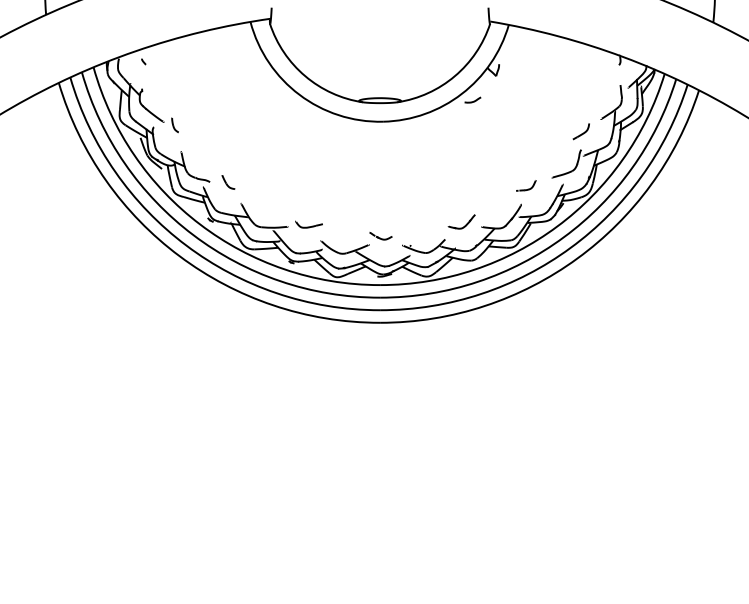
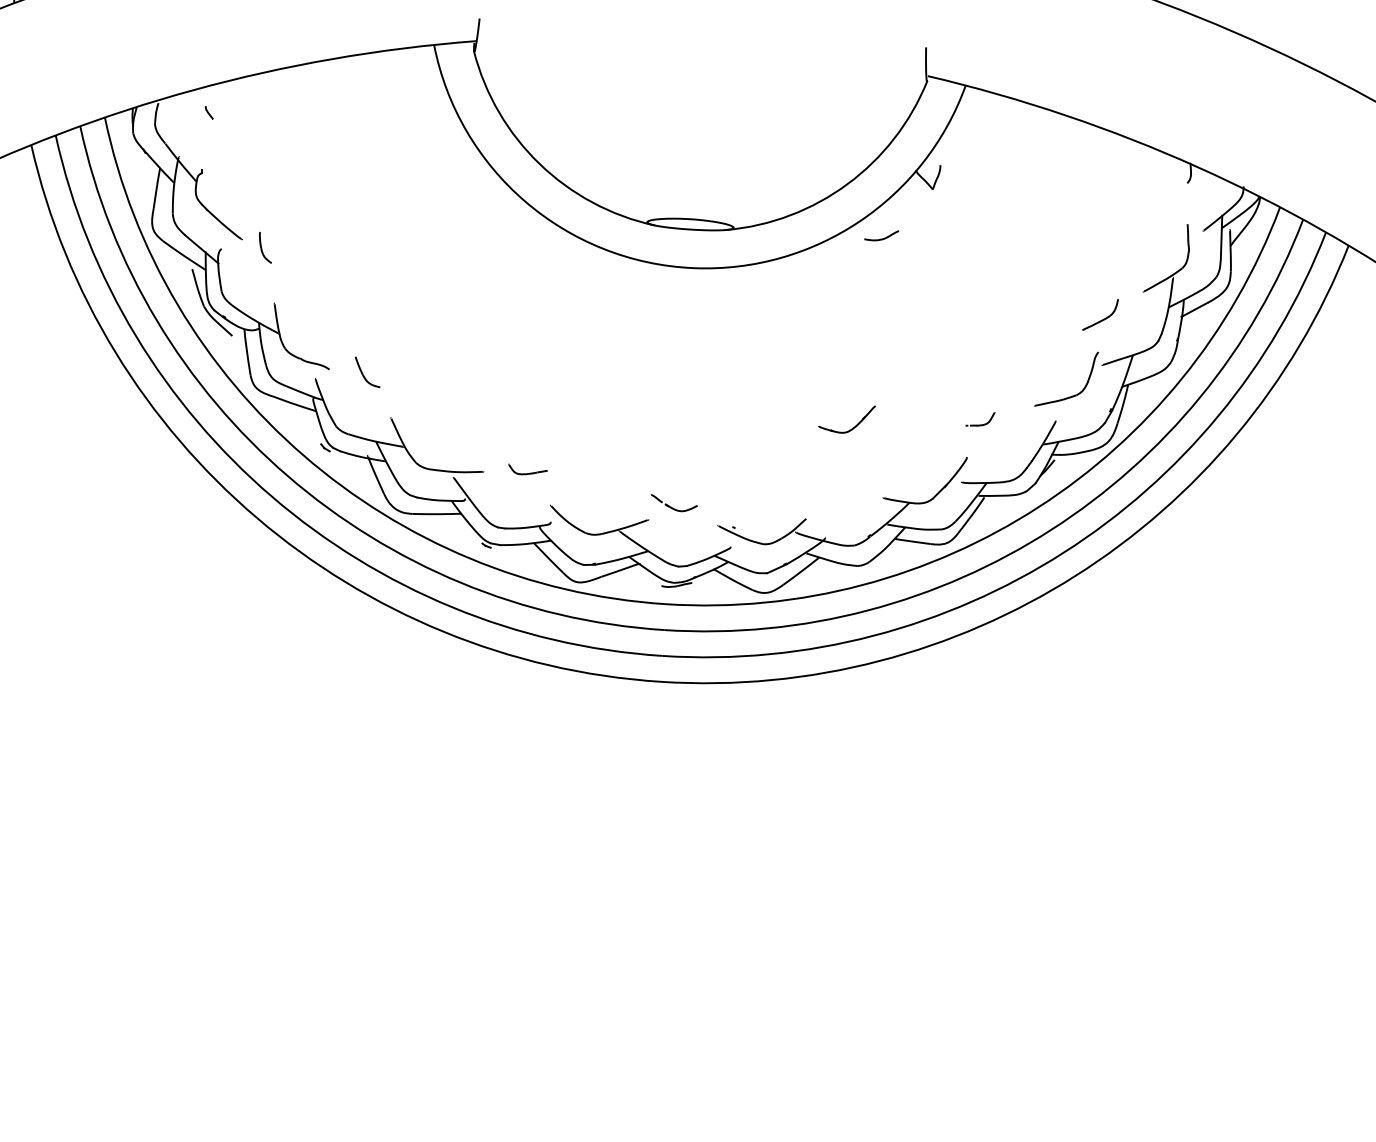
part: (526, 185) -> (980, 418), size x0.7
part: (461, 221) -> (846, 418), moved
part: (308, 224) -> (526, 469), size x0.7

